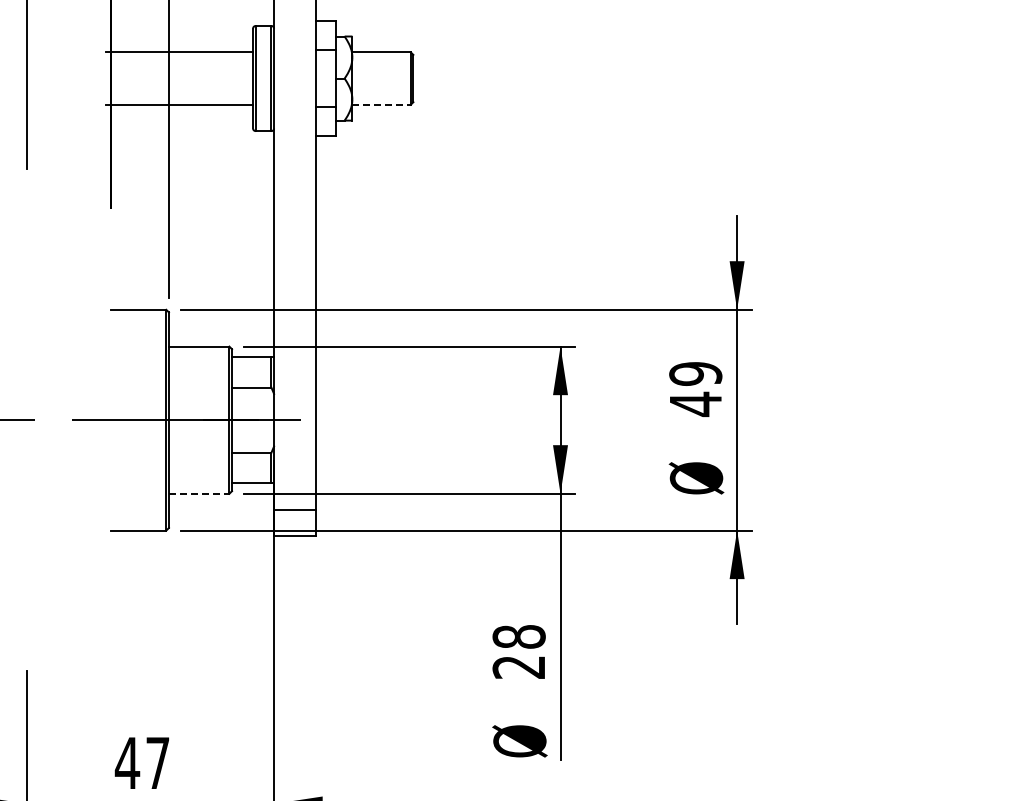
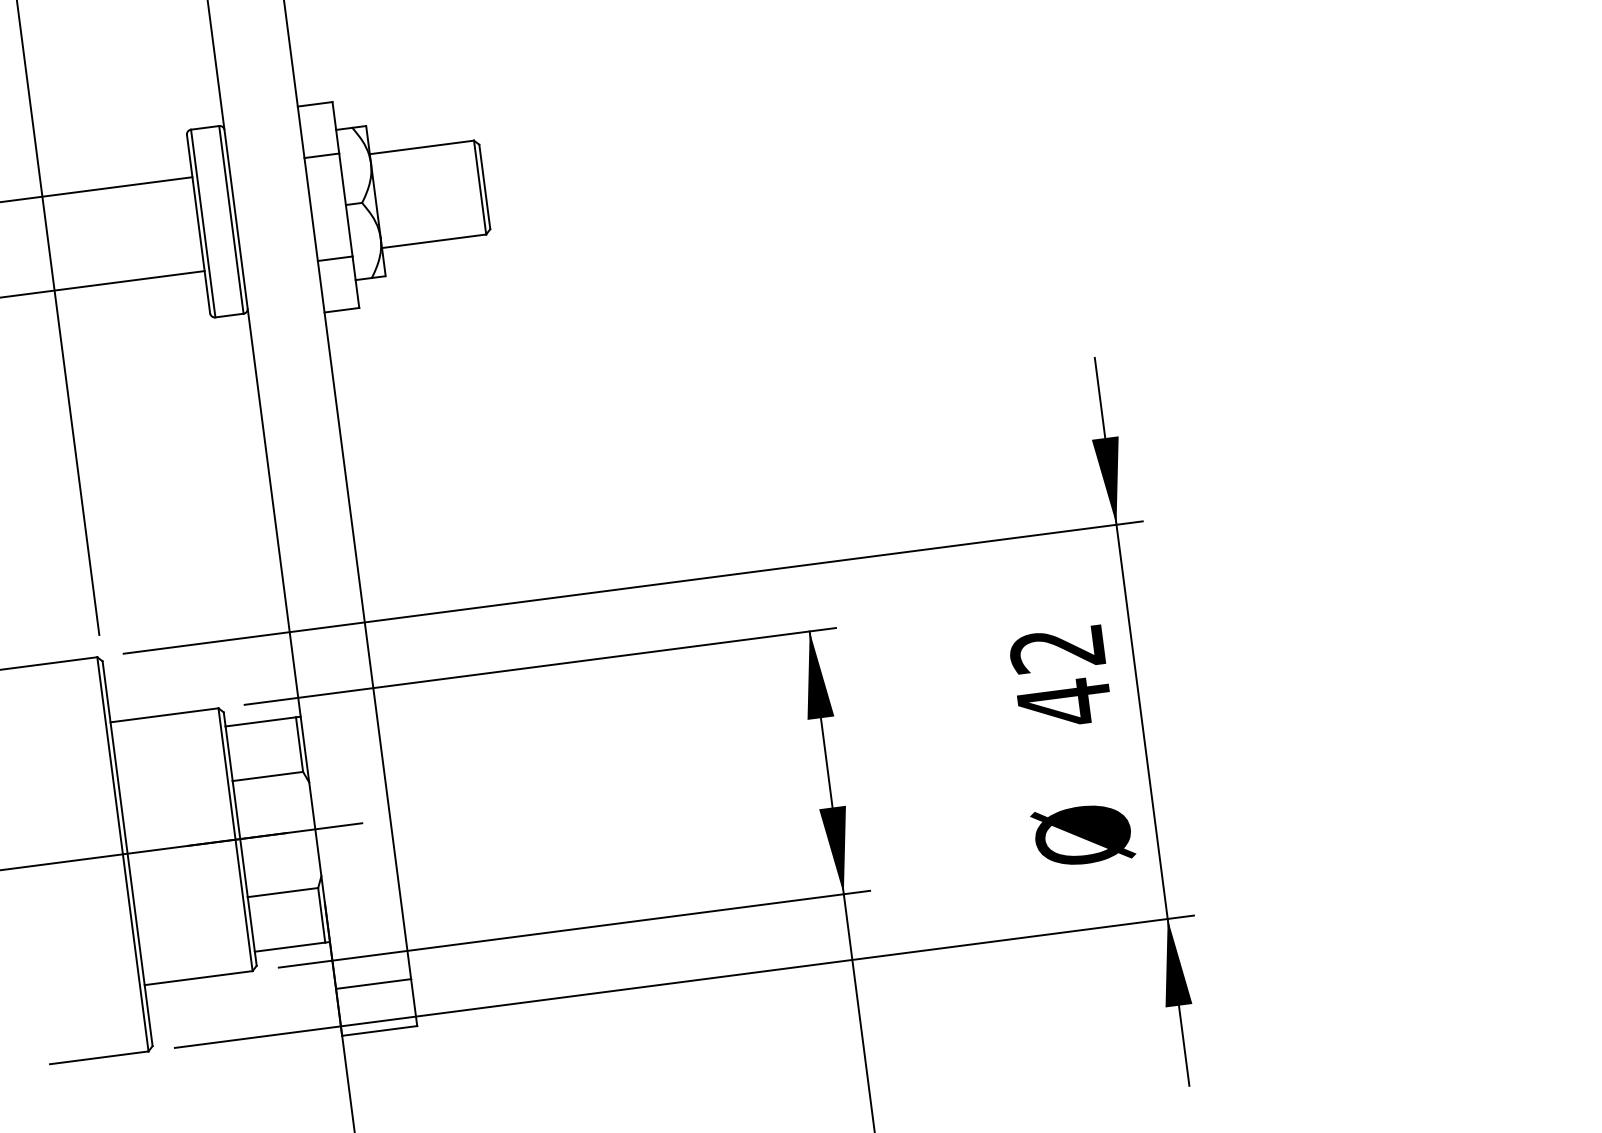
line: (382, 104) -> (435, 240), dashed -> solid
text: (695, 373) -> (1056, 648), 49 -> 42
line: (199, 493) -> (199, 977), dashed -> solid

